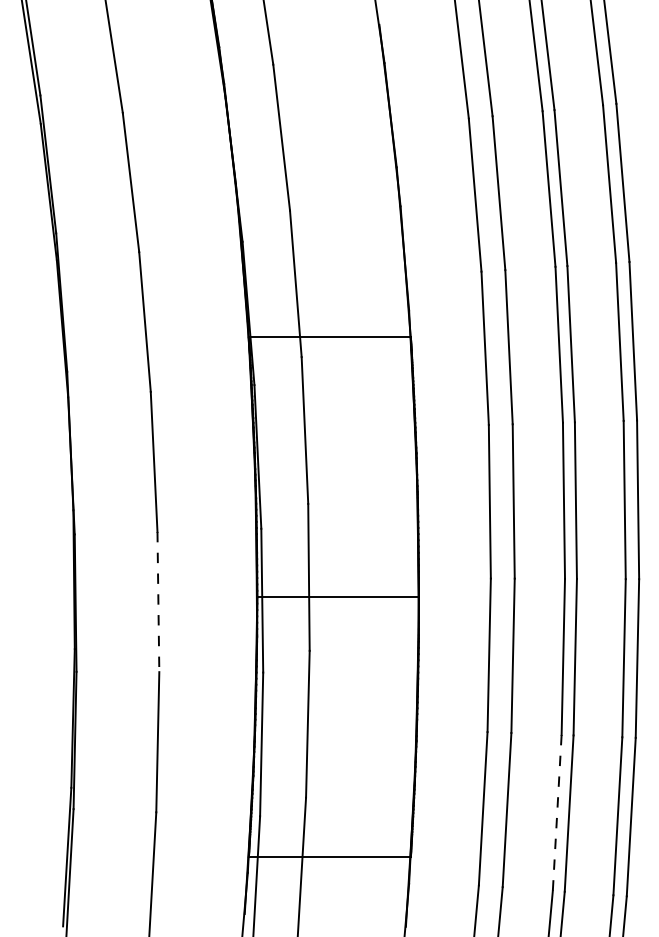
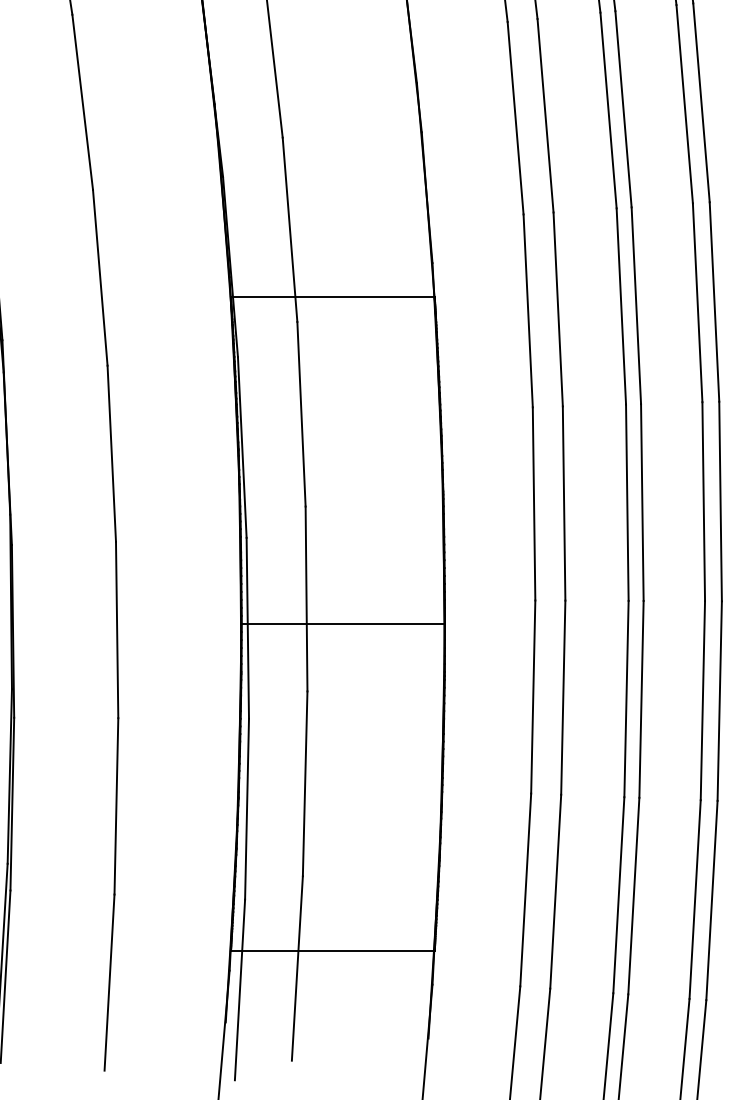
line: (158, 602) -> (117, 630), dashed -> solid
line: (557, 813) -> (619, 896), dashed -> solid

